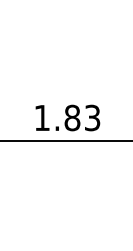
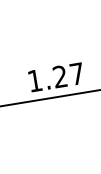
text: (82, 117) -> (68, 74), 1.83 -> 1.27

